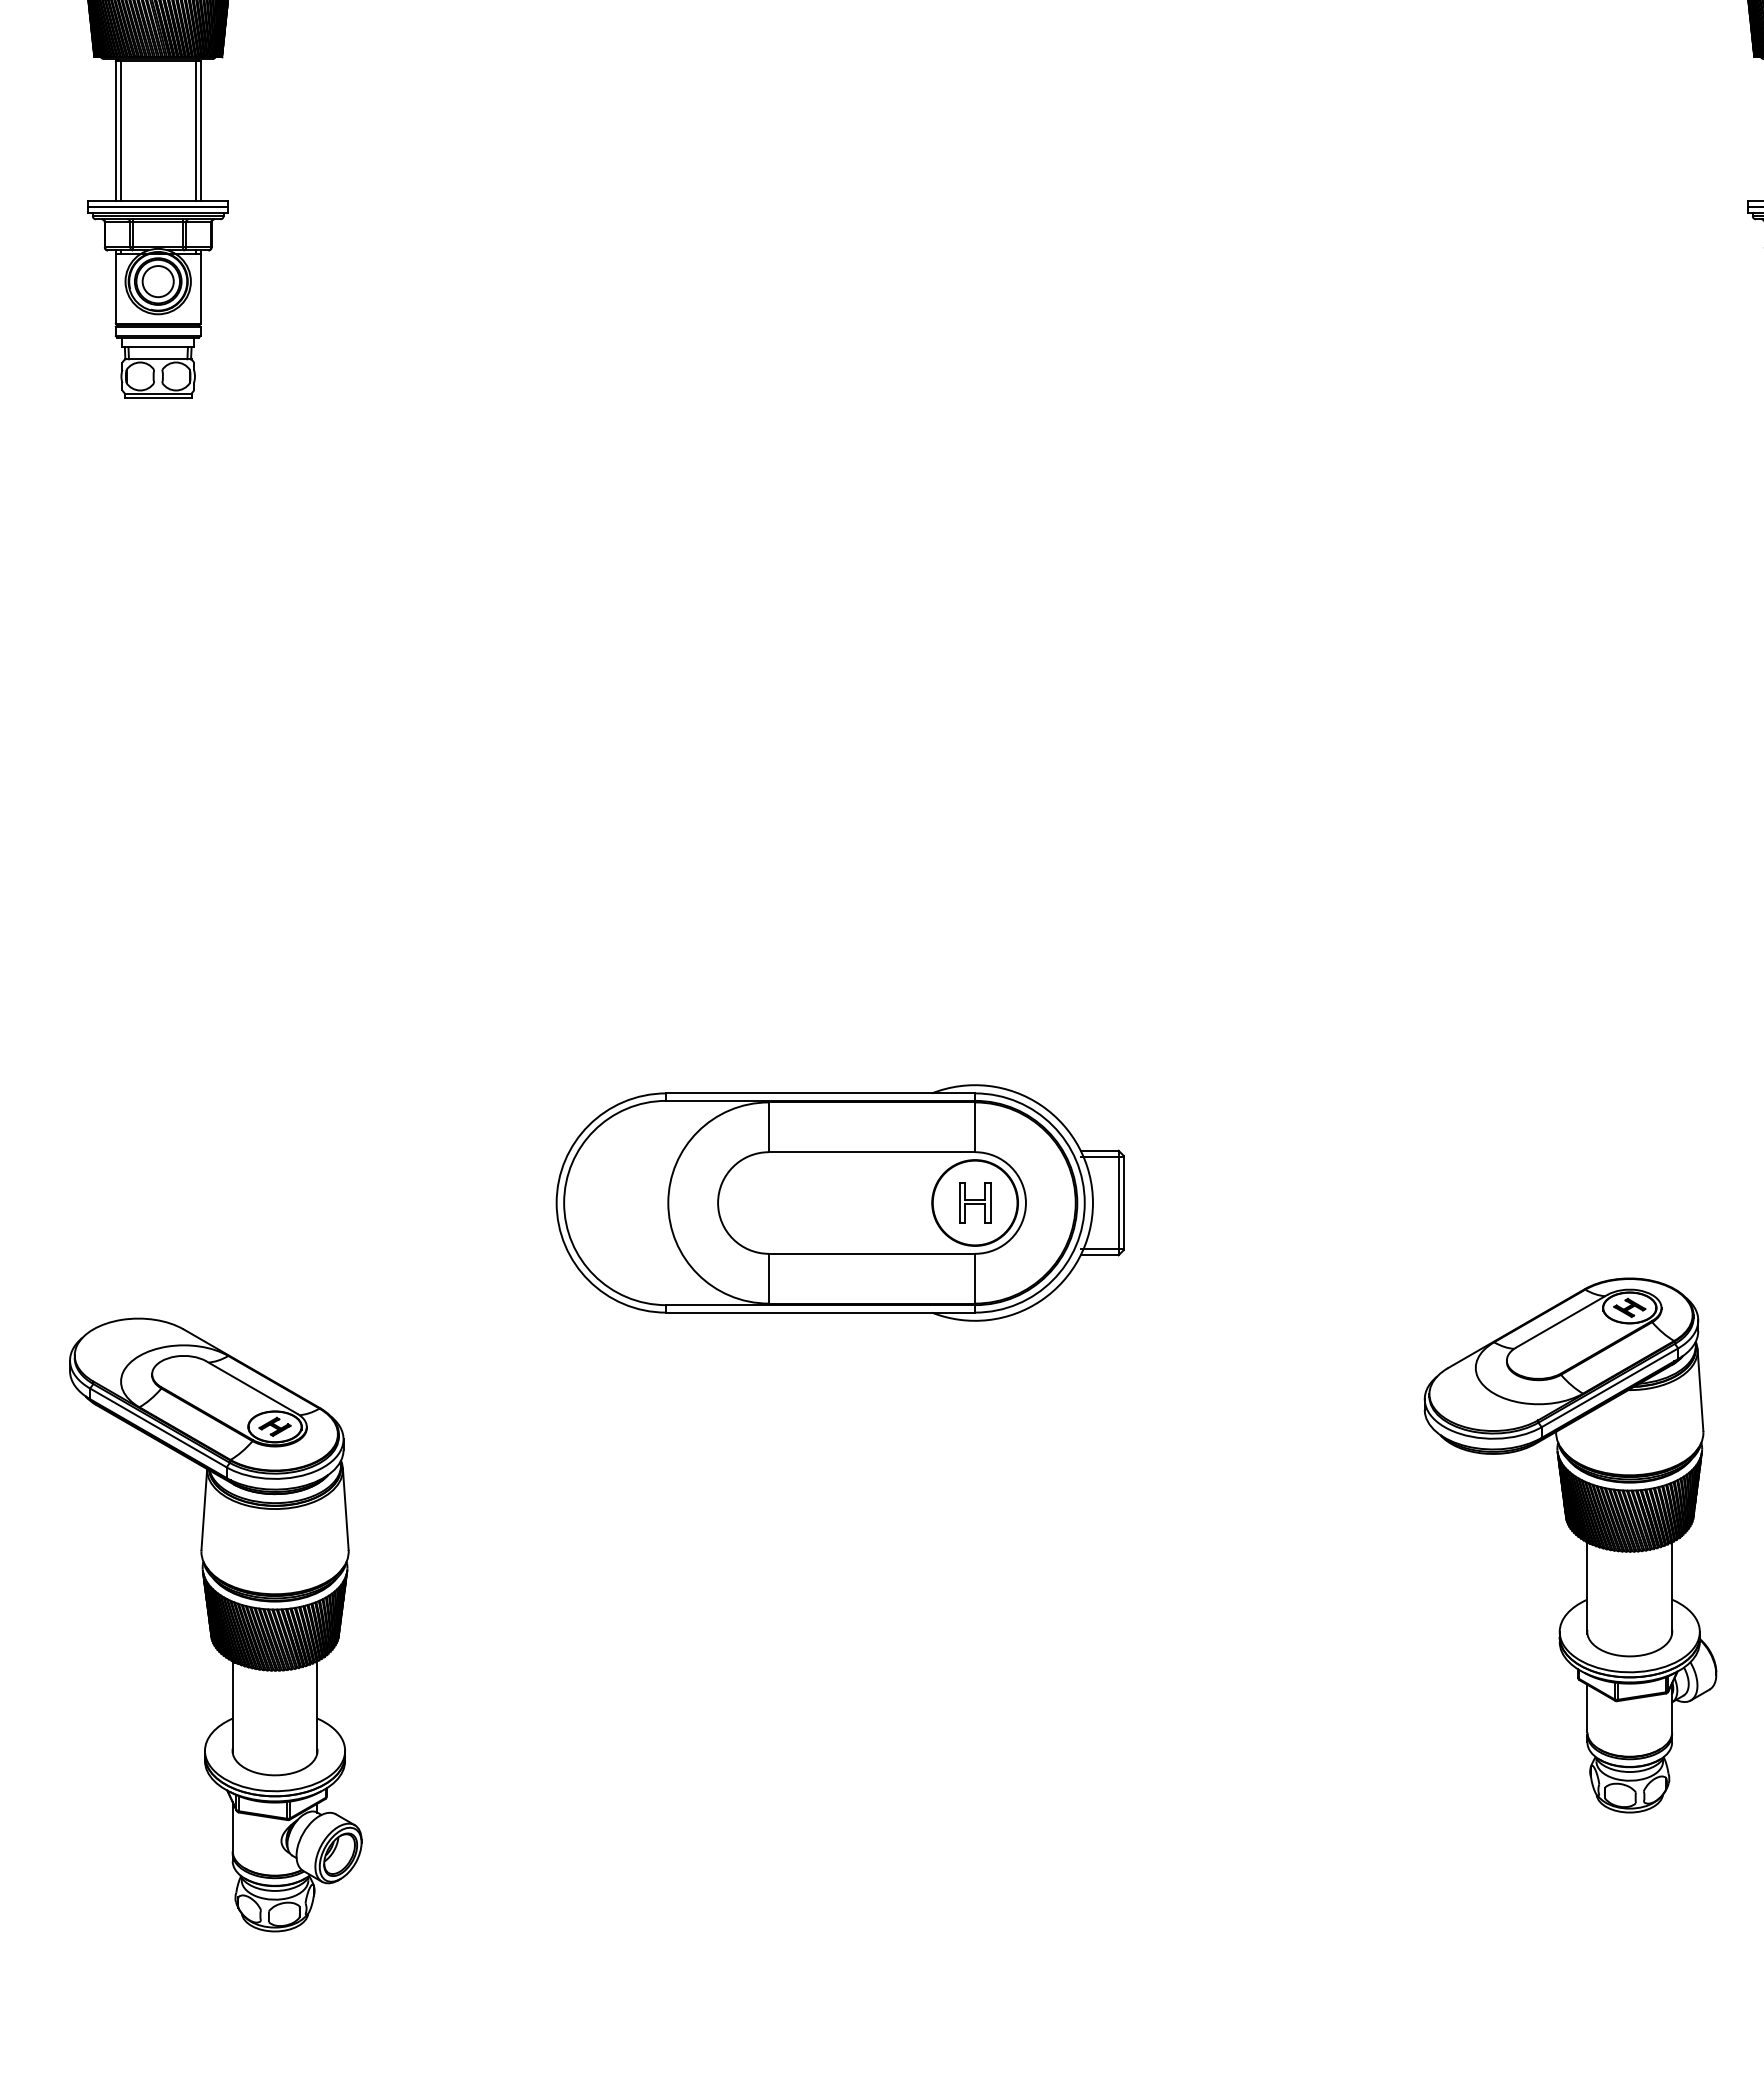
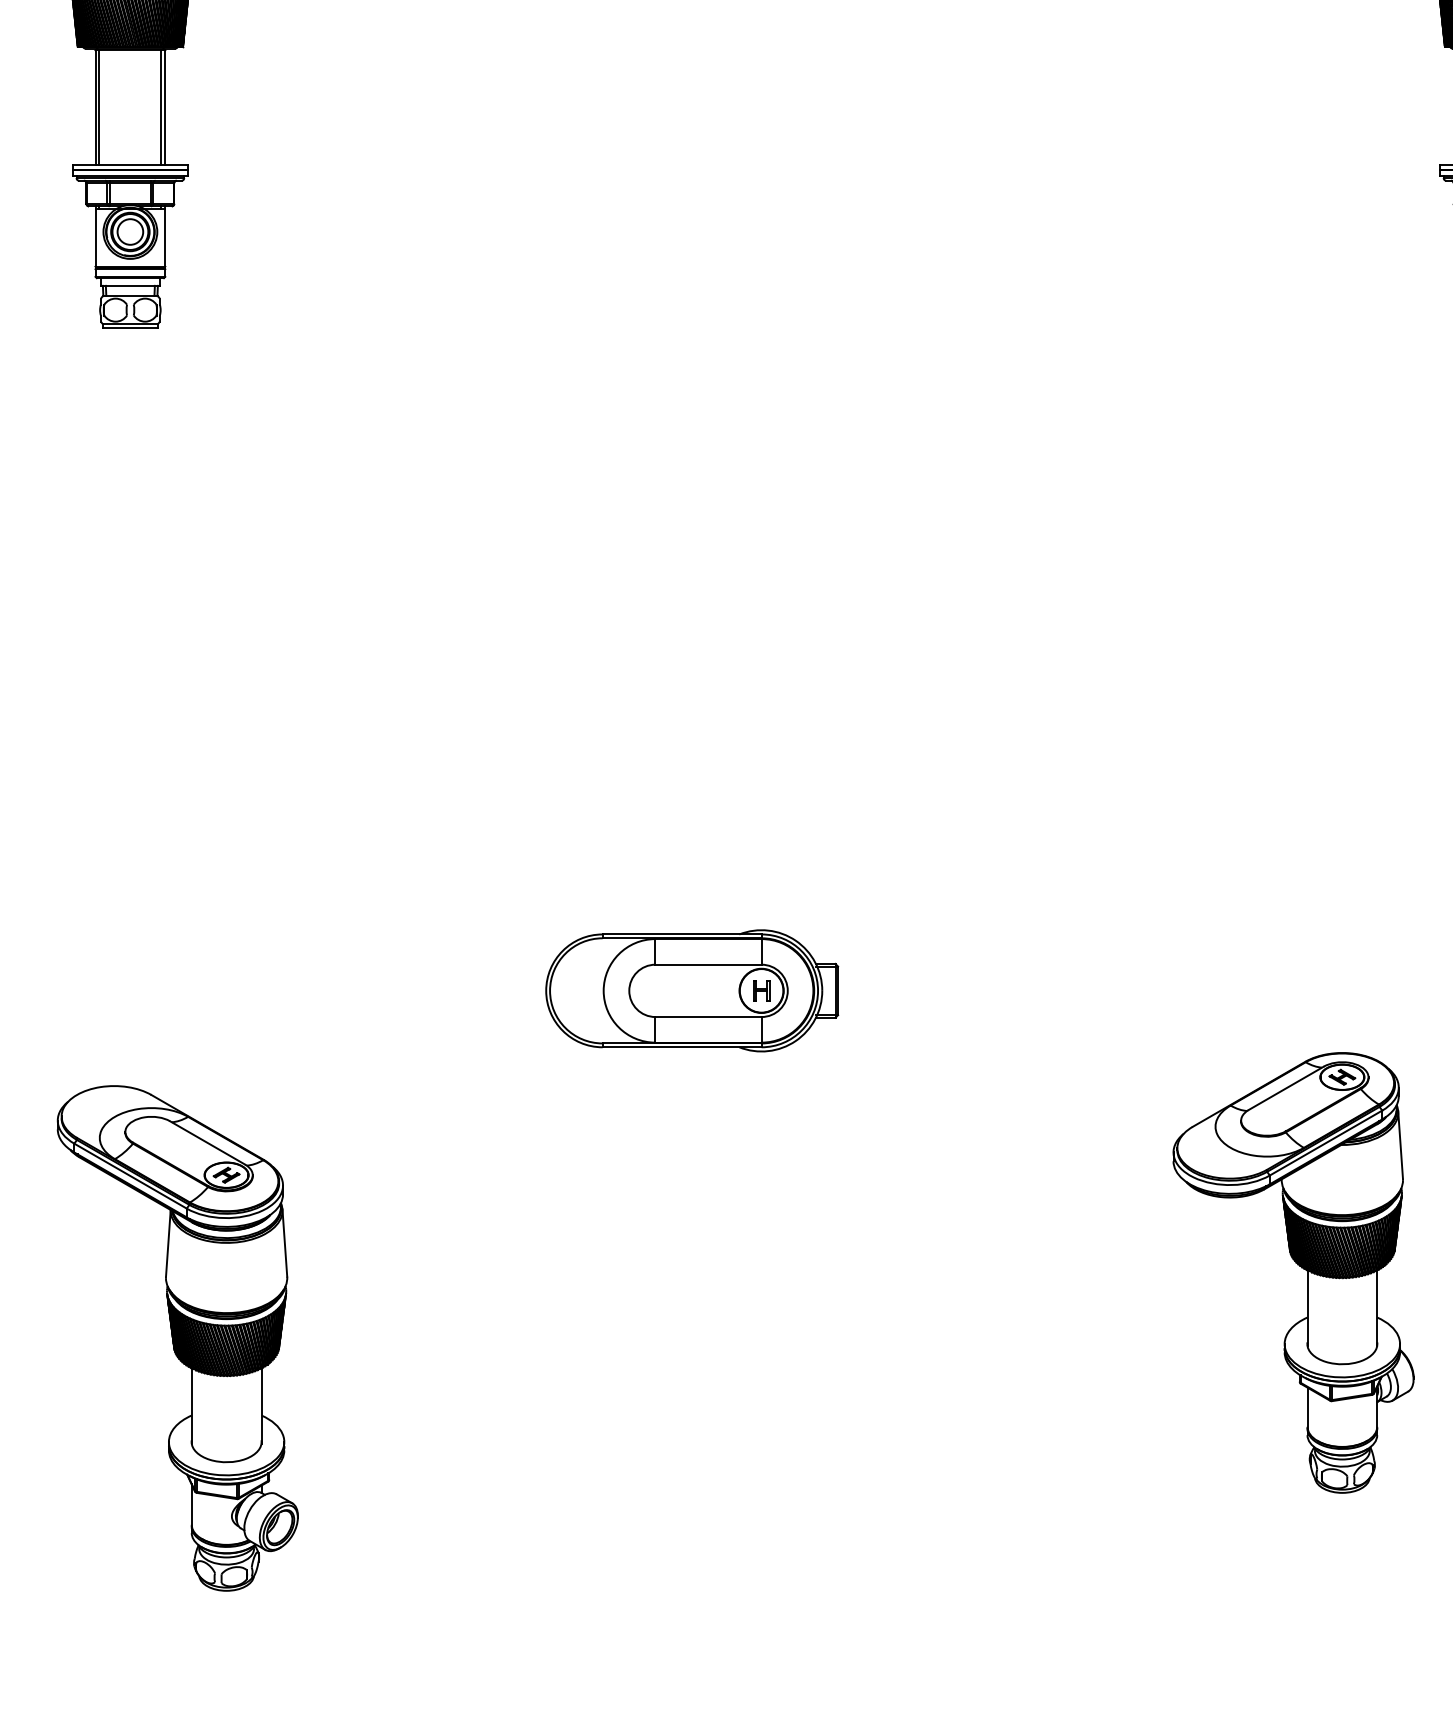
part: (840, 1202) -> (692, 990), size x0.62

